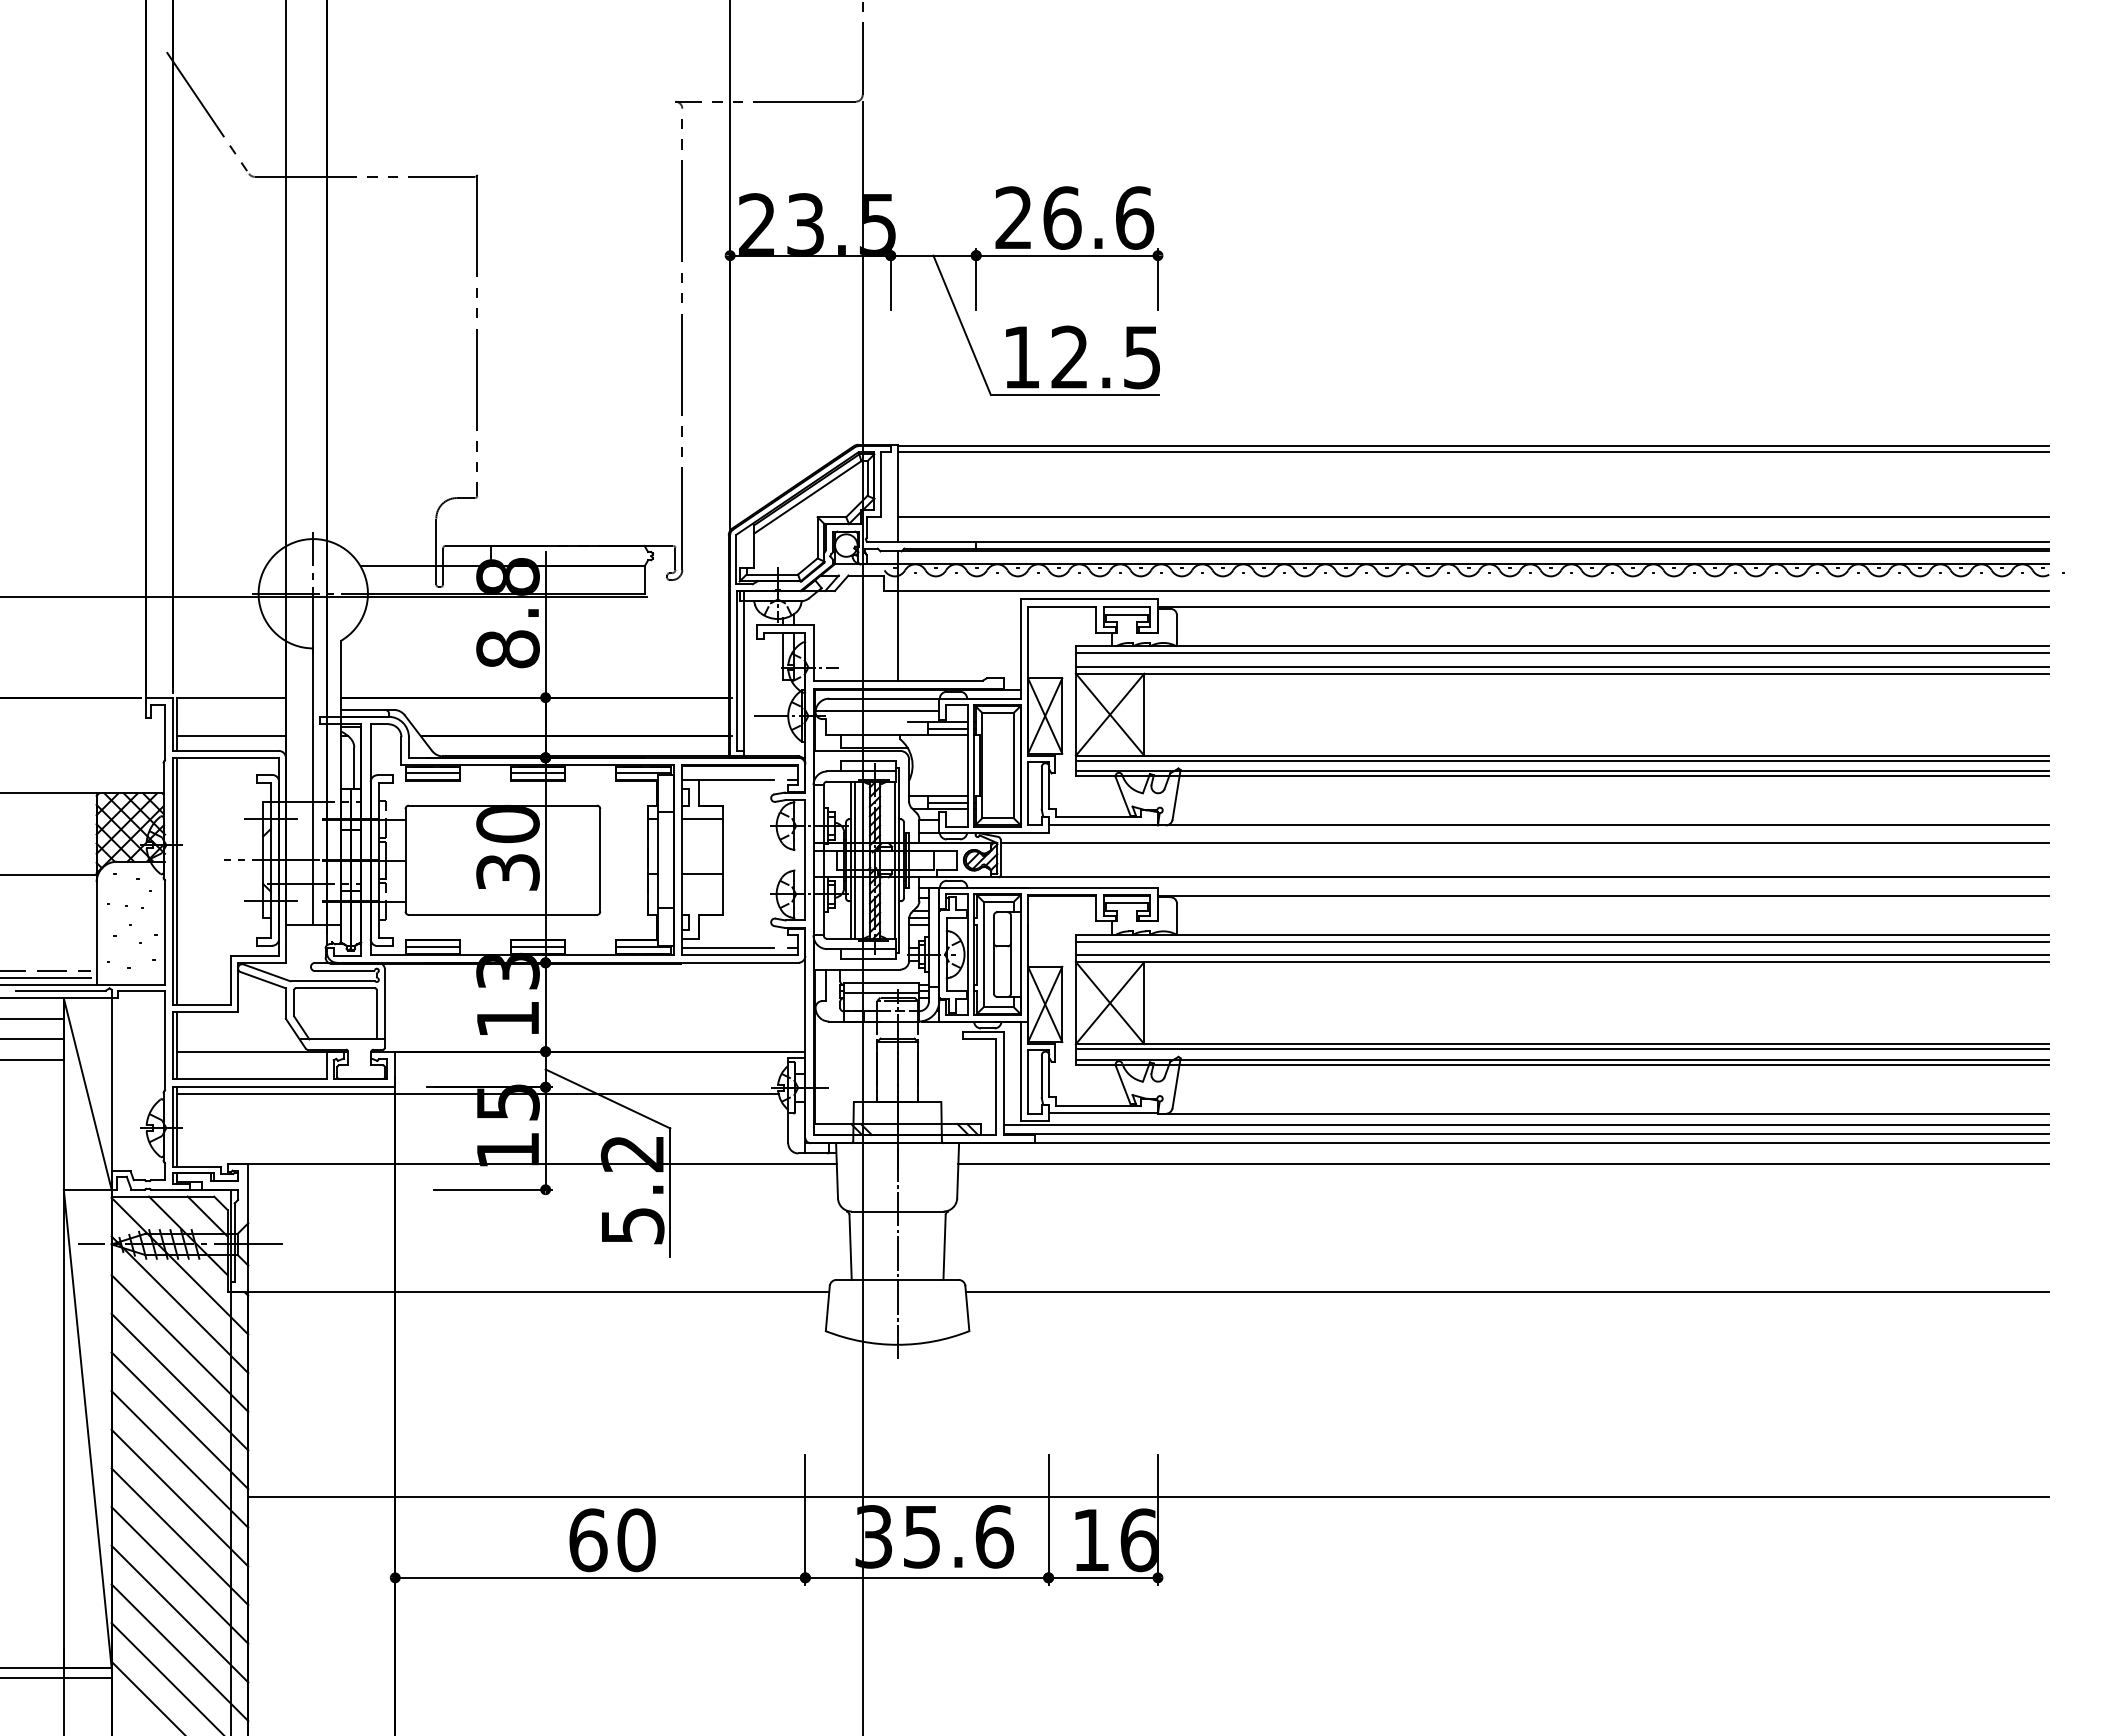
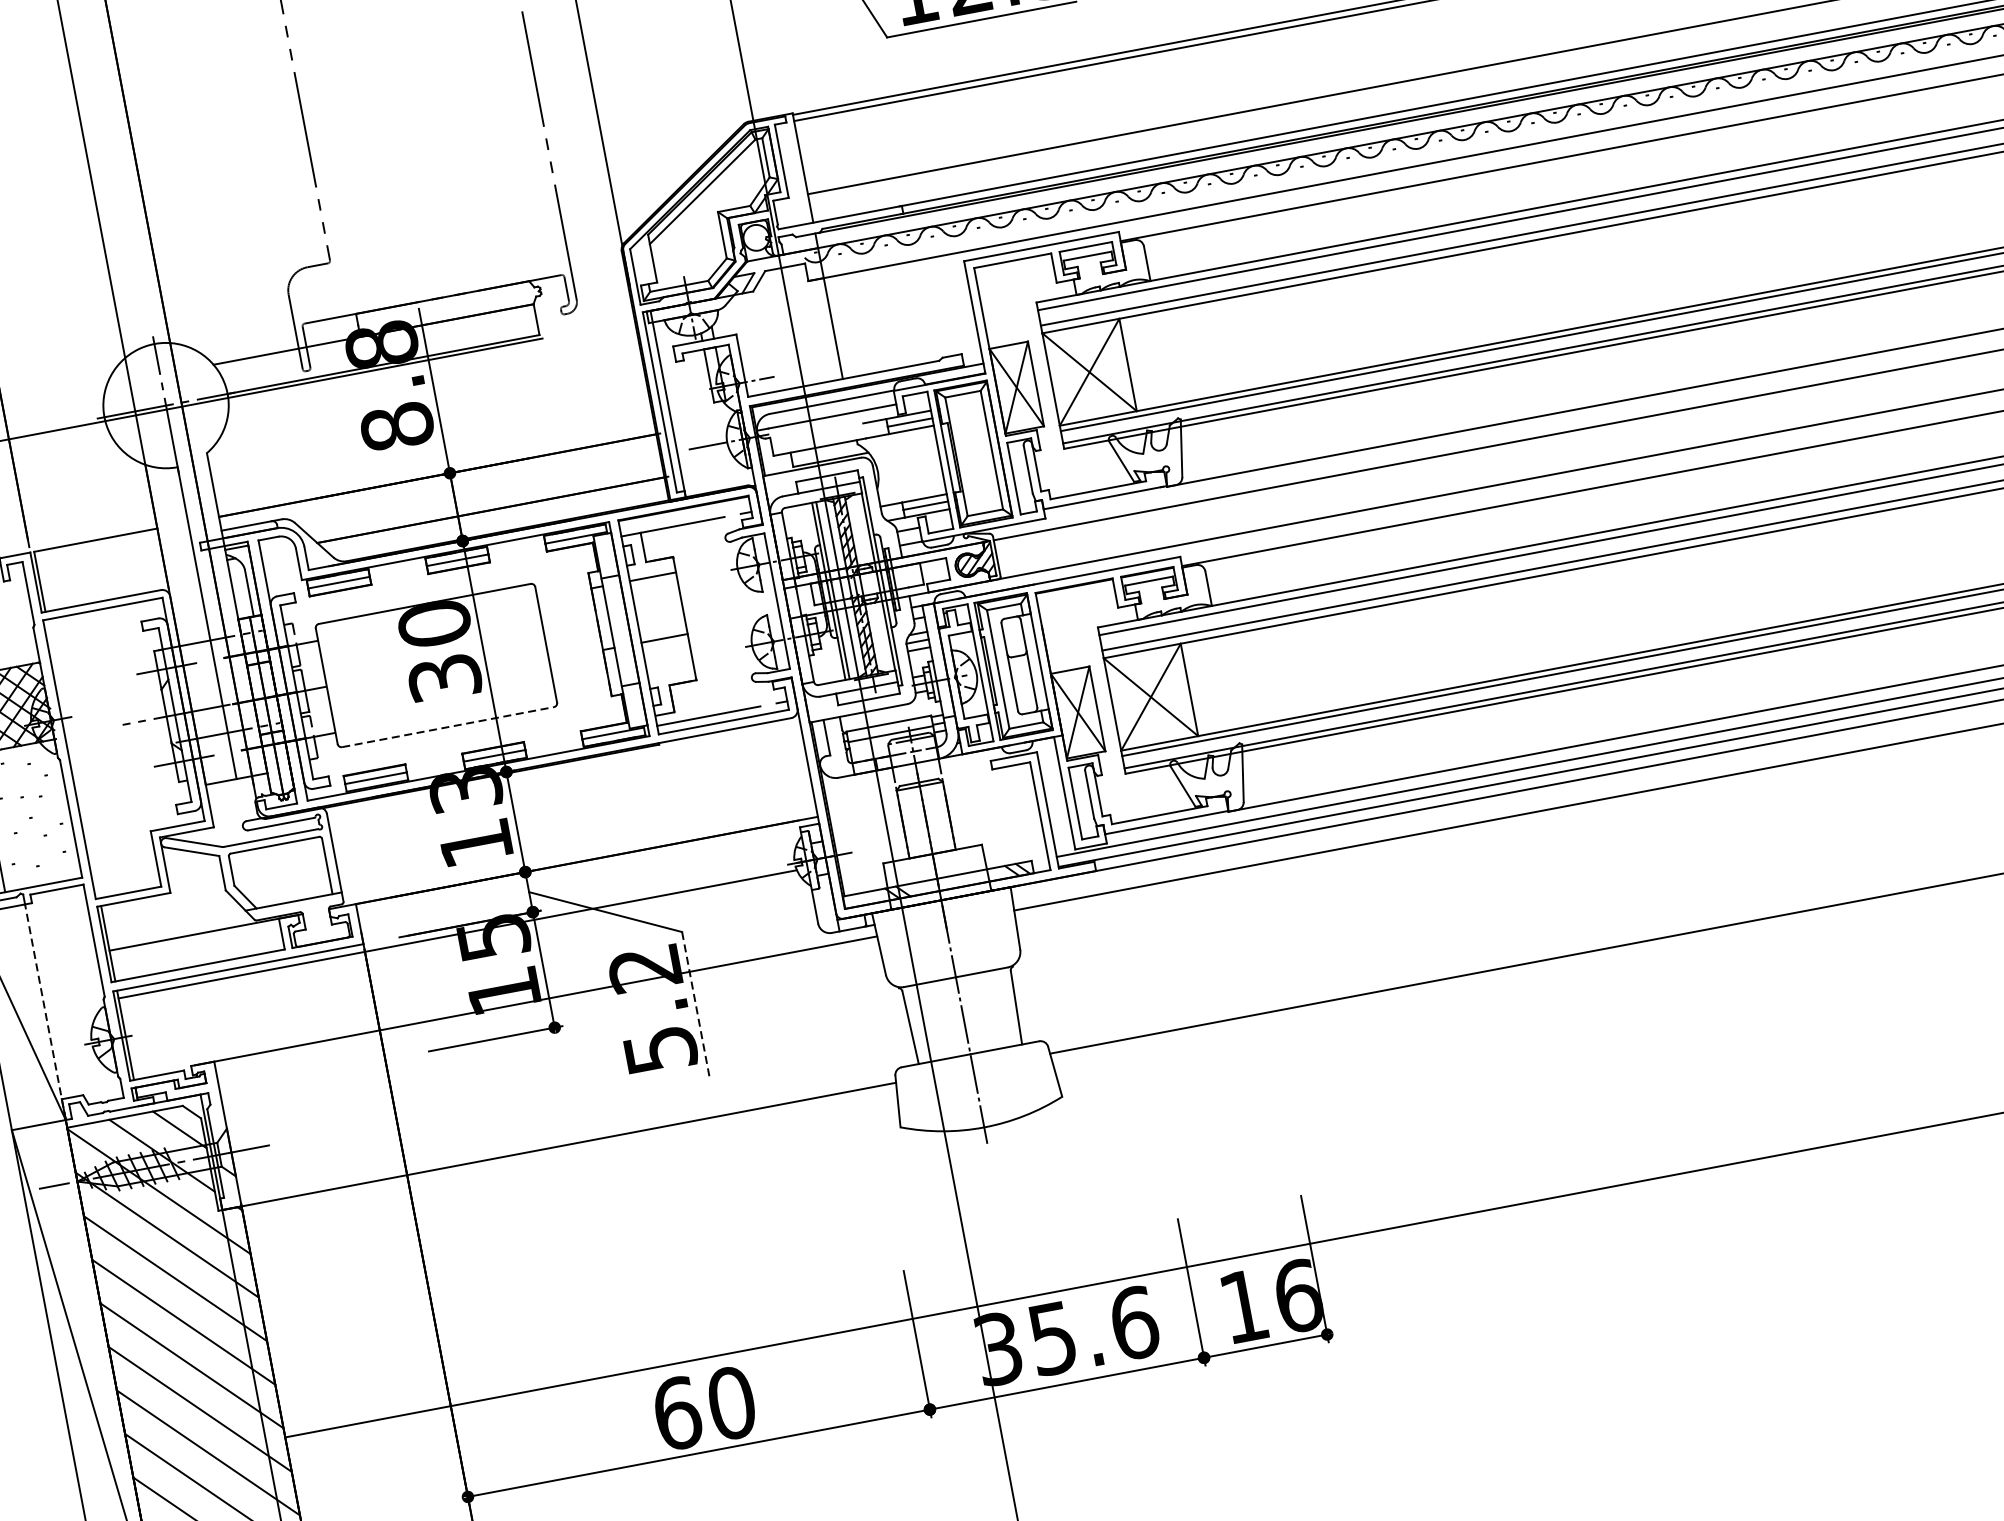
line: (230, 735) -> (102, 582), removed
line: (176, 881) -> (73, 758), removed
line: (502, 914) -> (447, 726), solid -> dashed
line: (111, 1094) -> (45, 1012), solid -> dashed
line: (670, 1193) -> (696, 1005), solid -> dashed

